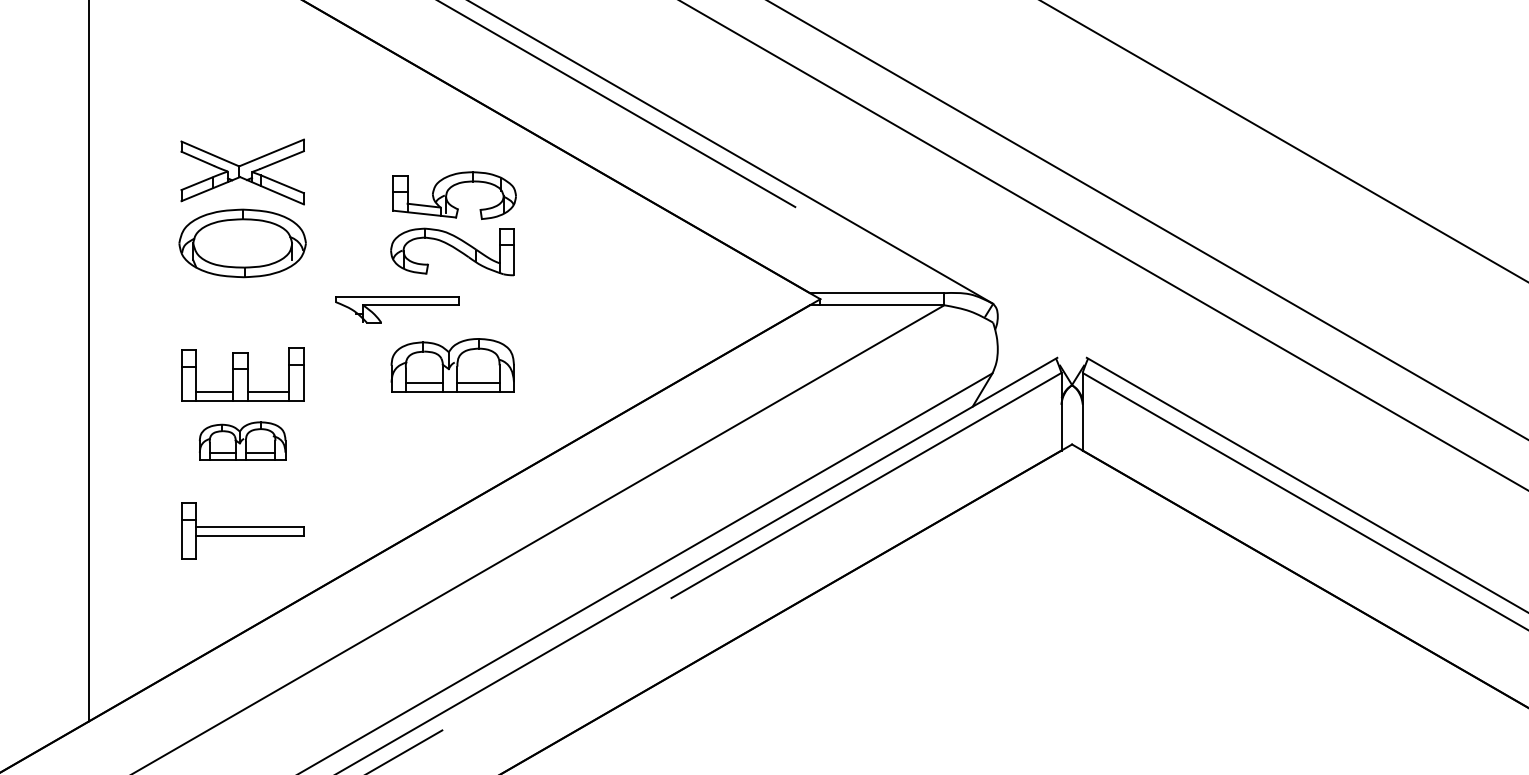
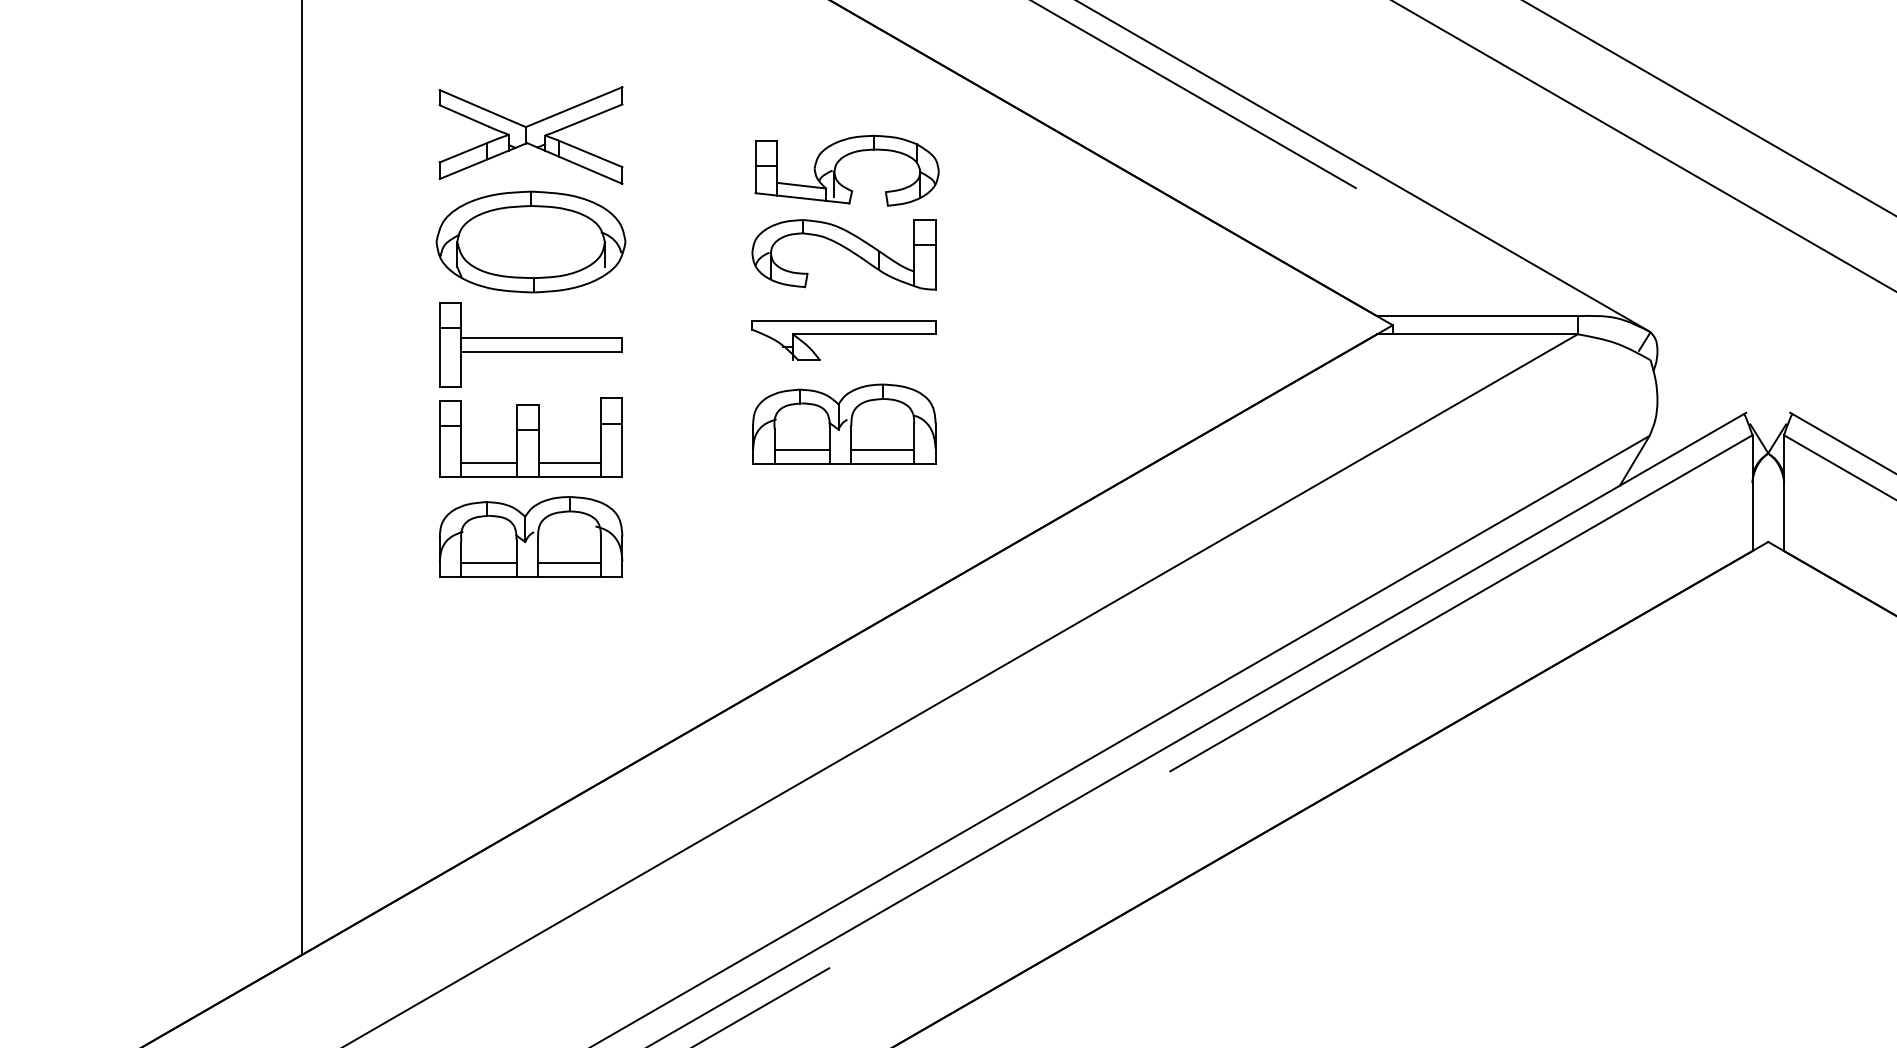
part: (397, 309) -> (844, 340), moved
part: (242, 440) -> (530, 536), size x1.43
part: (242, 530) -> (530, 343), moved

